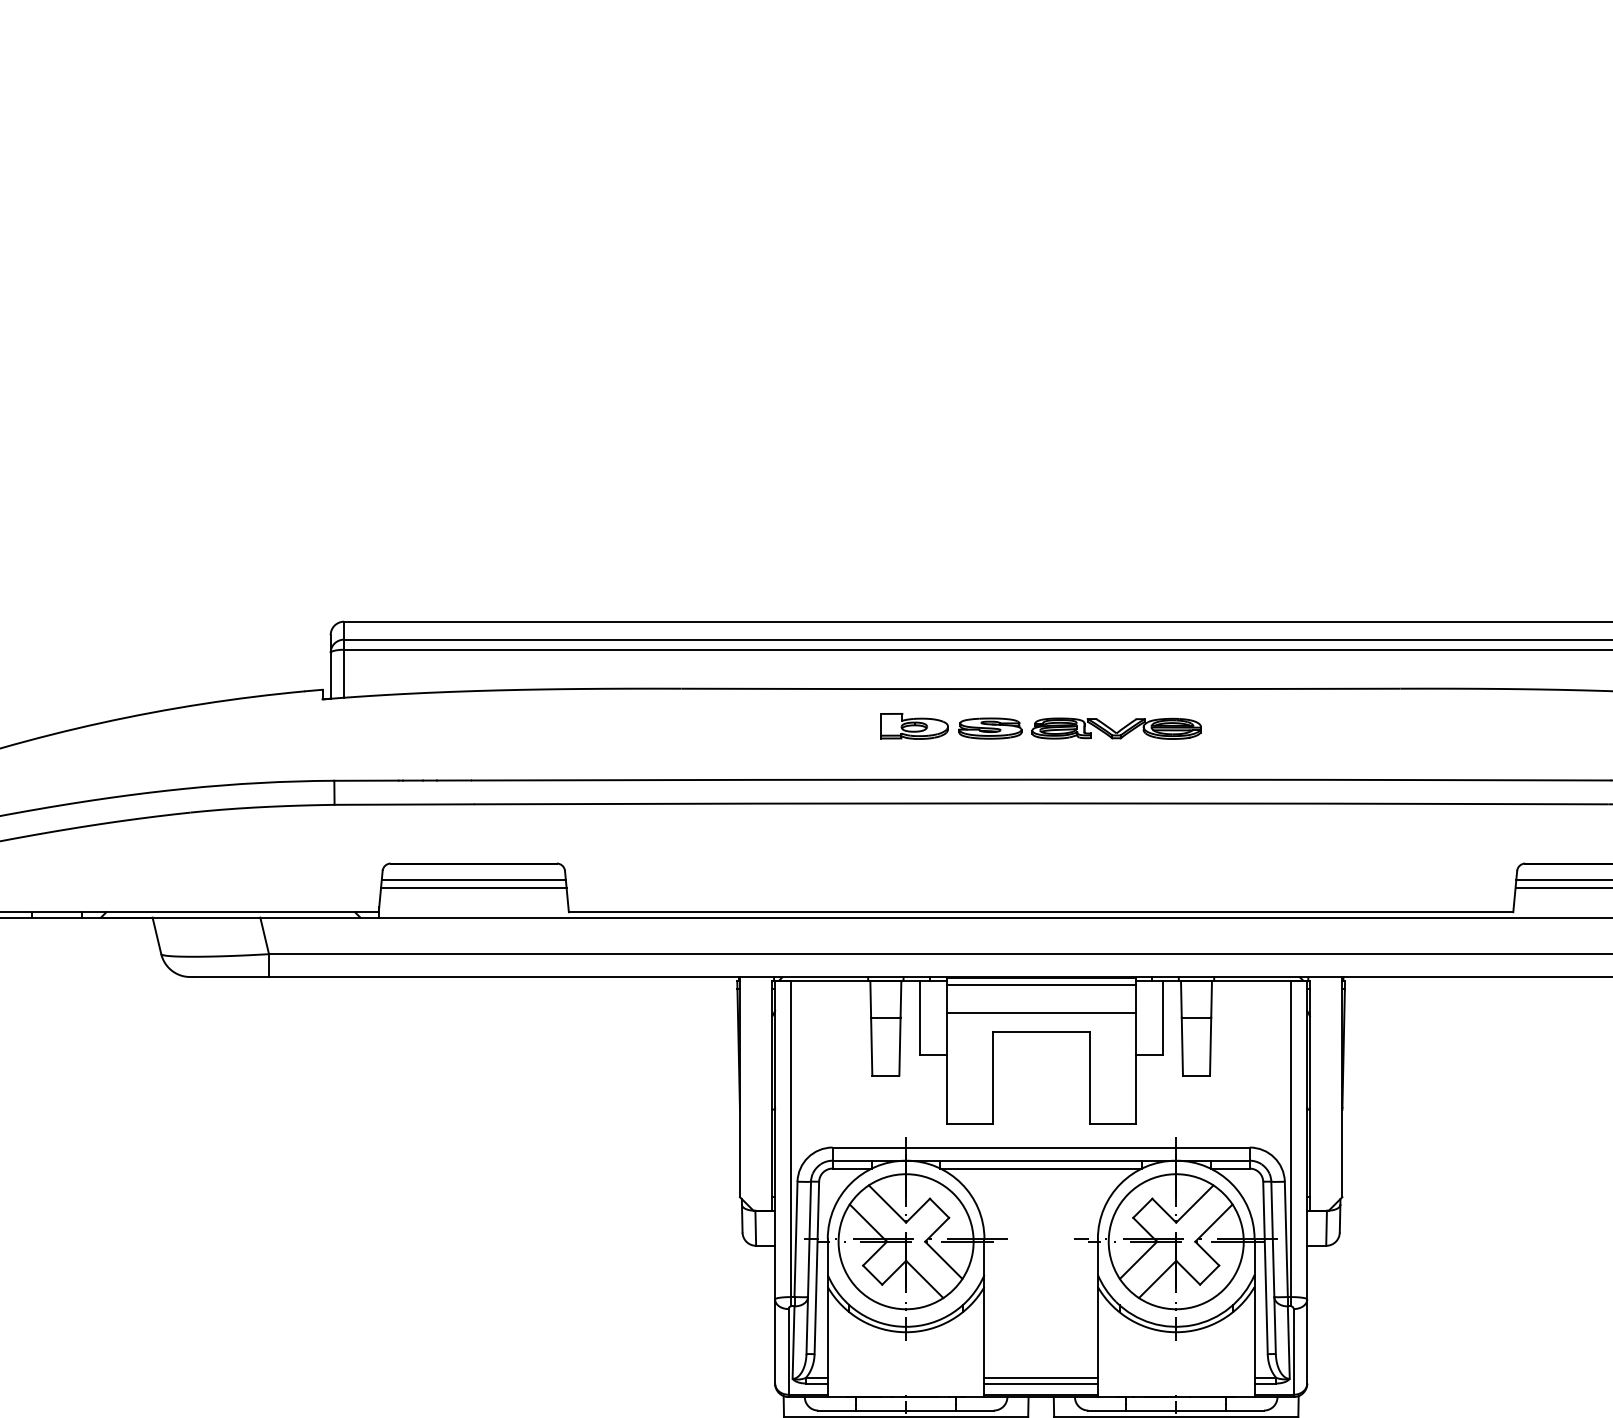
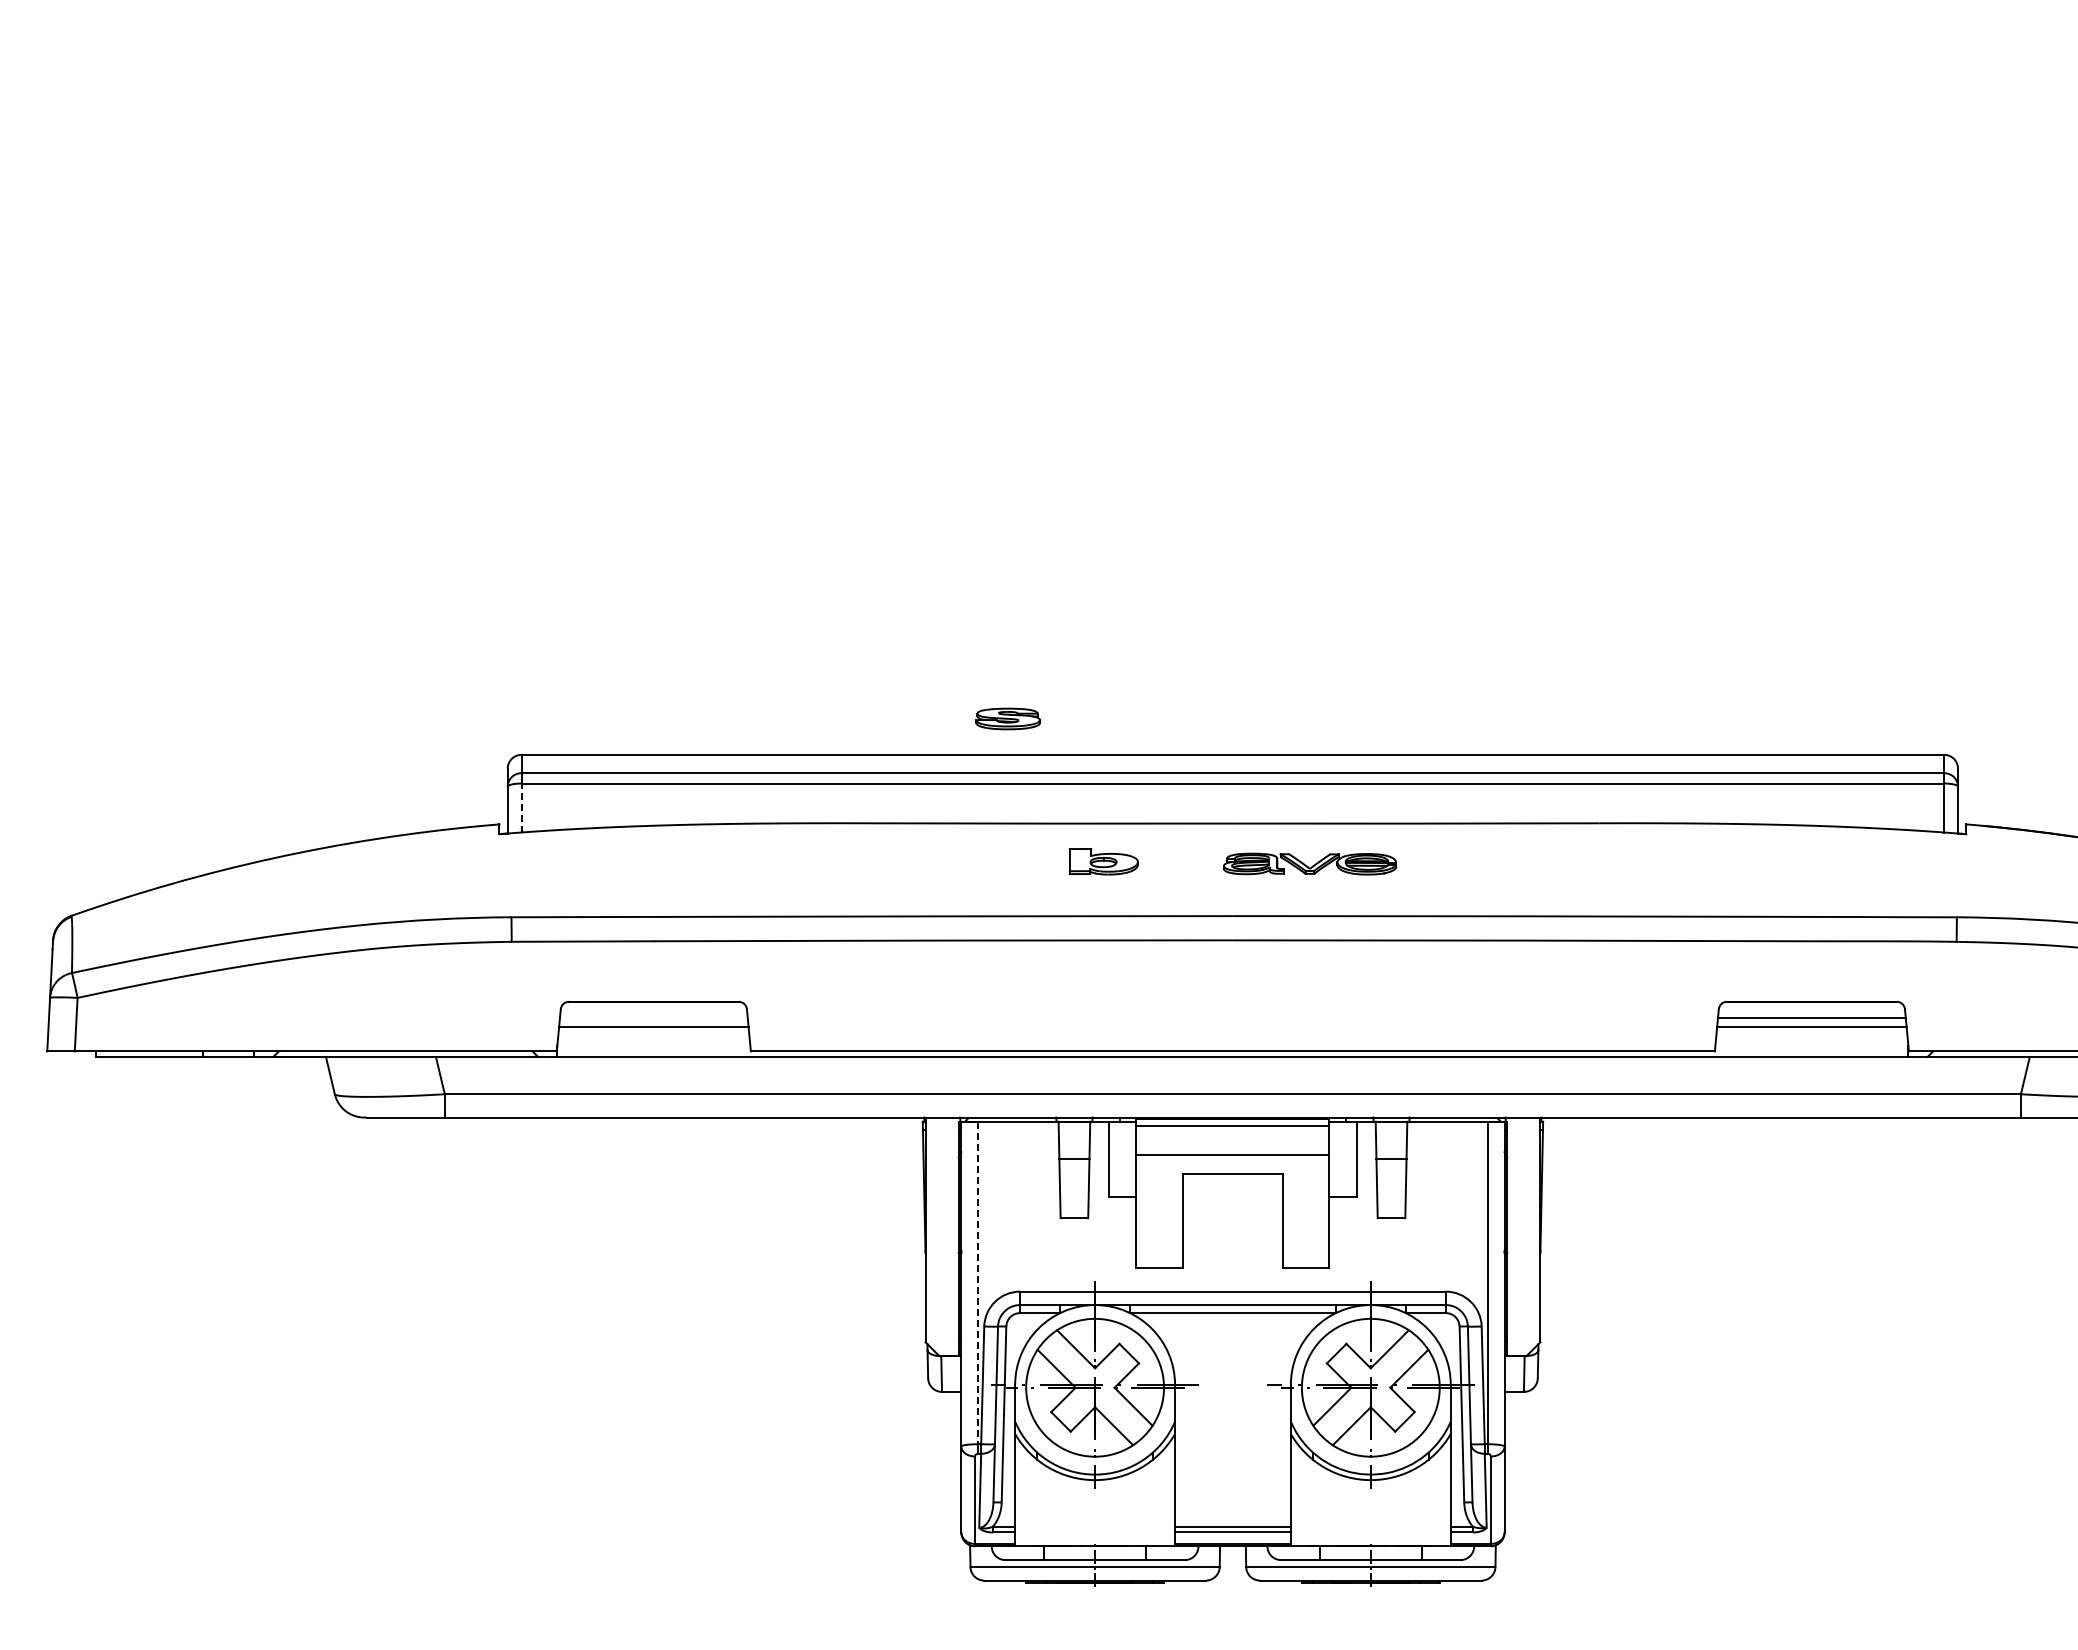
line: (344, 673) -> (521, 807), solid -> dashed
part: (989, 728) -> (1007, 718), moved
line: (473, 879) -> (653, 1018), removed
line: (790, 1139) -> (977, 1283), solid -> dashed

